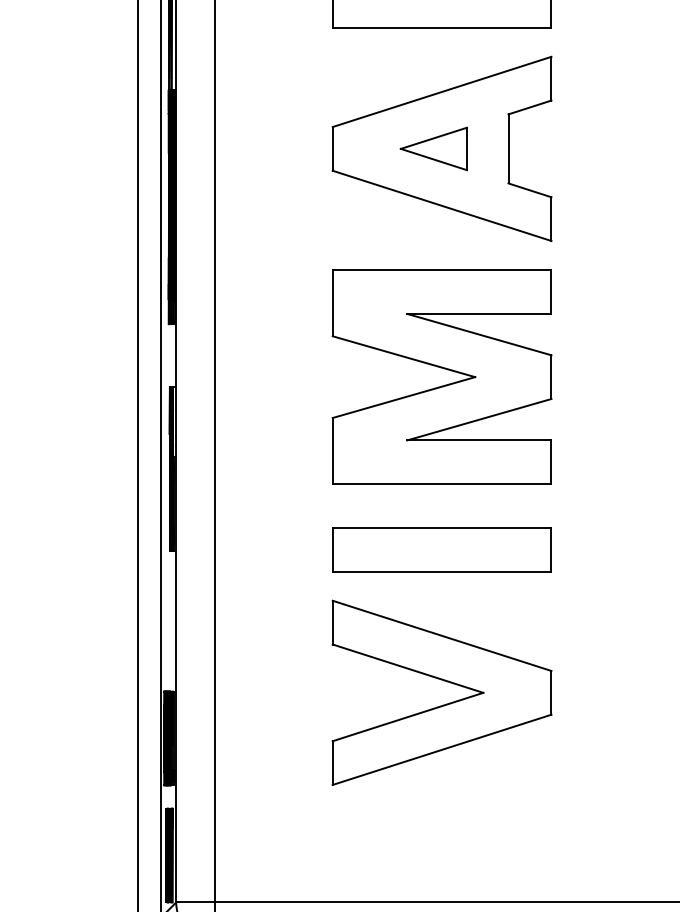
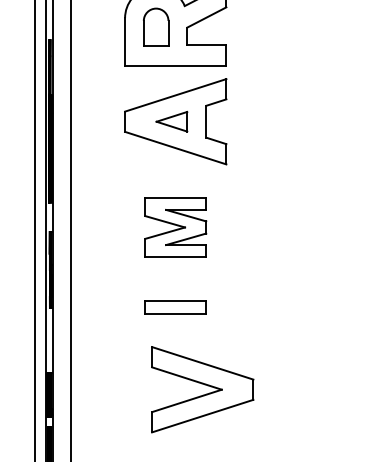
part: (441, 377) -> (175, 227), size x0.6
part: (441, 549) -> (175, 307), size x0.6
part: (441, 692) -> (202, 389), moved

